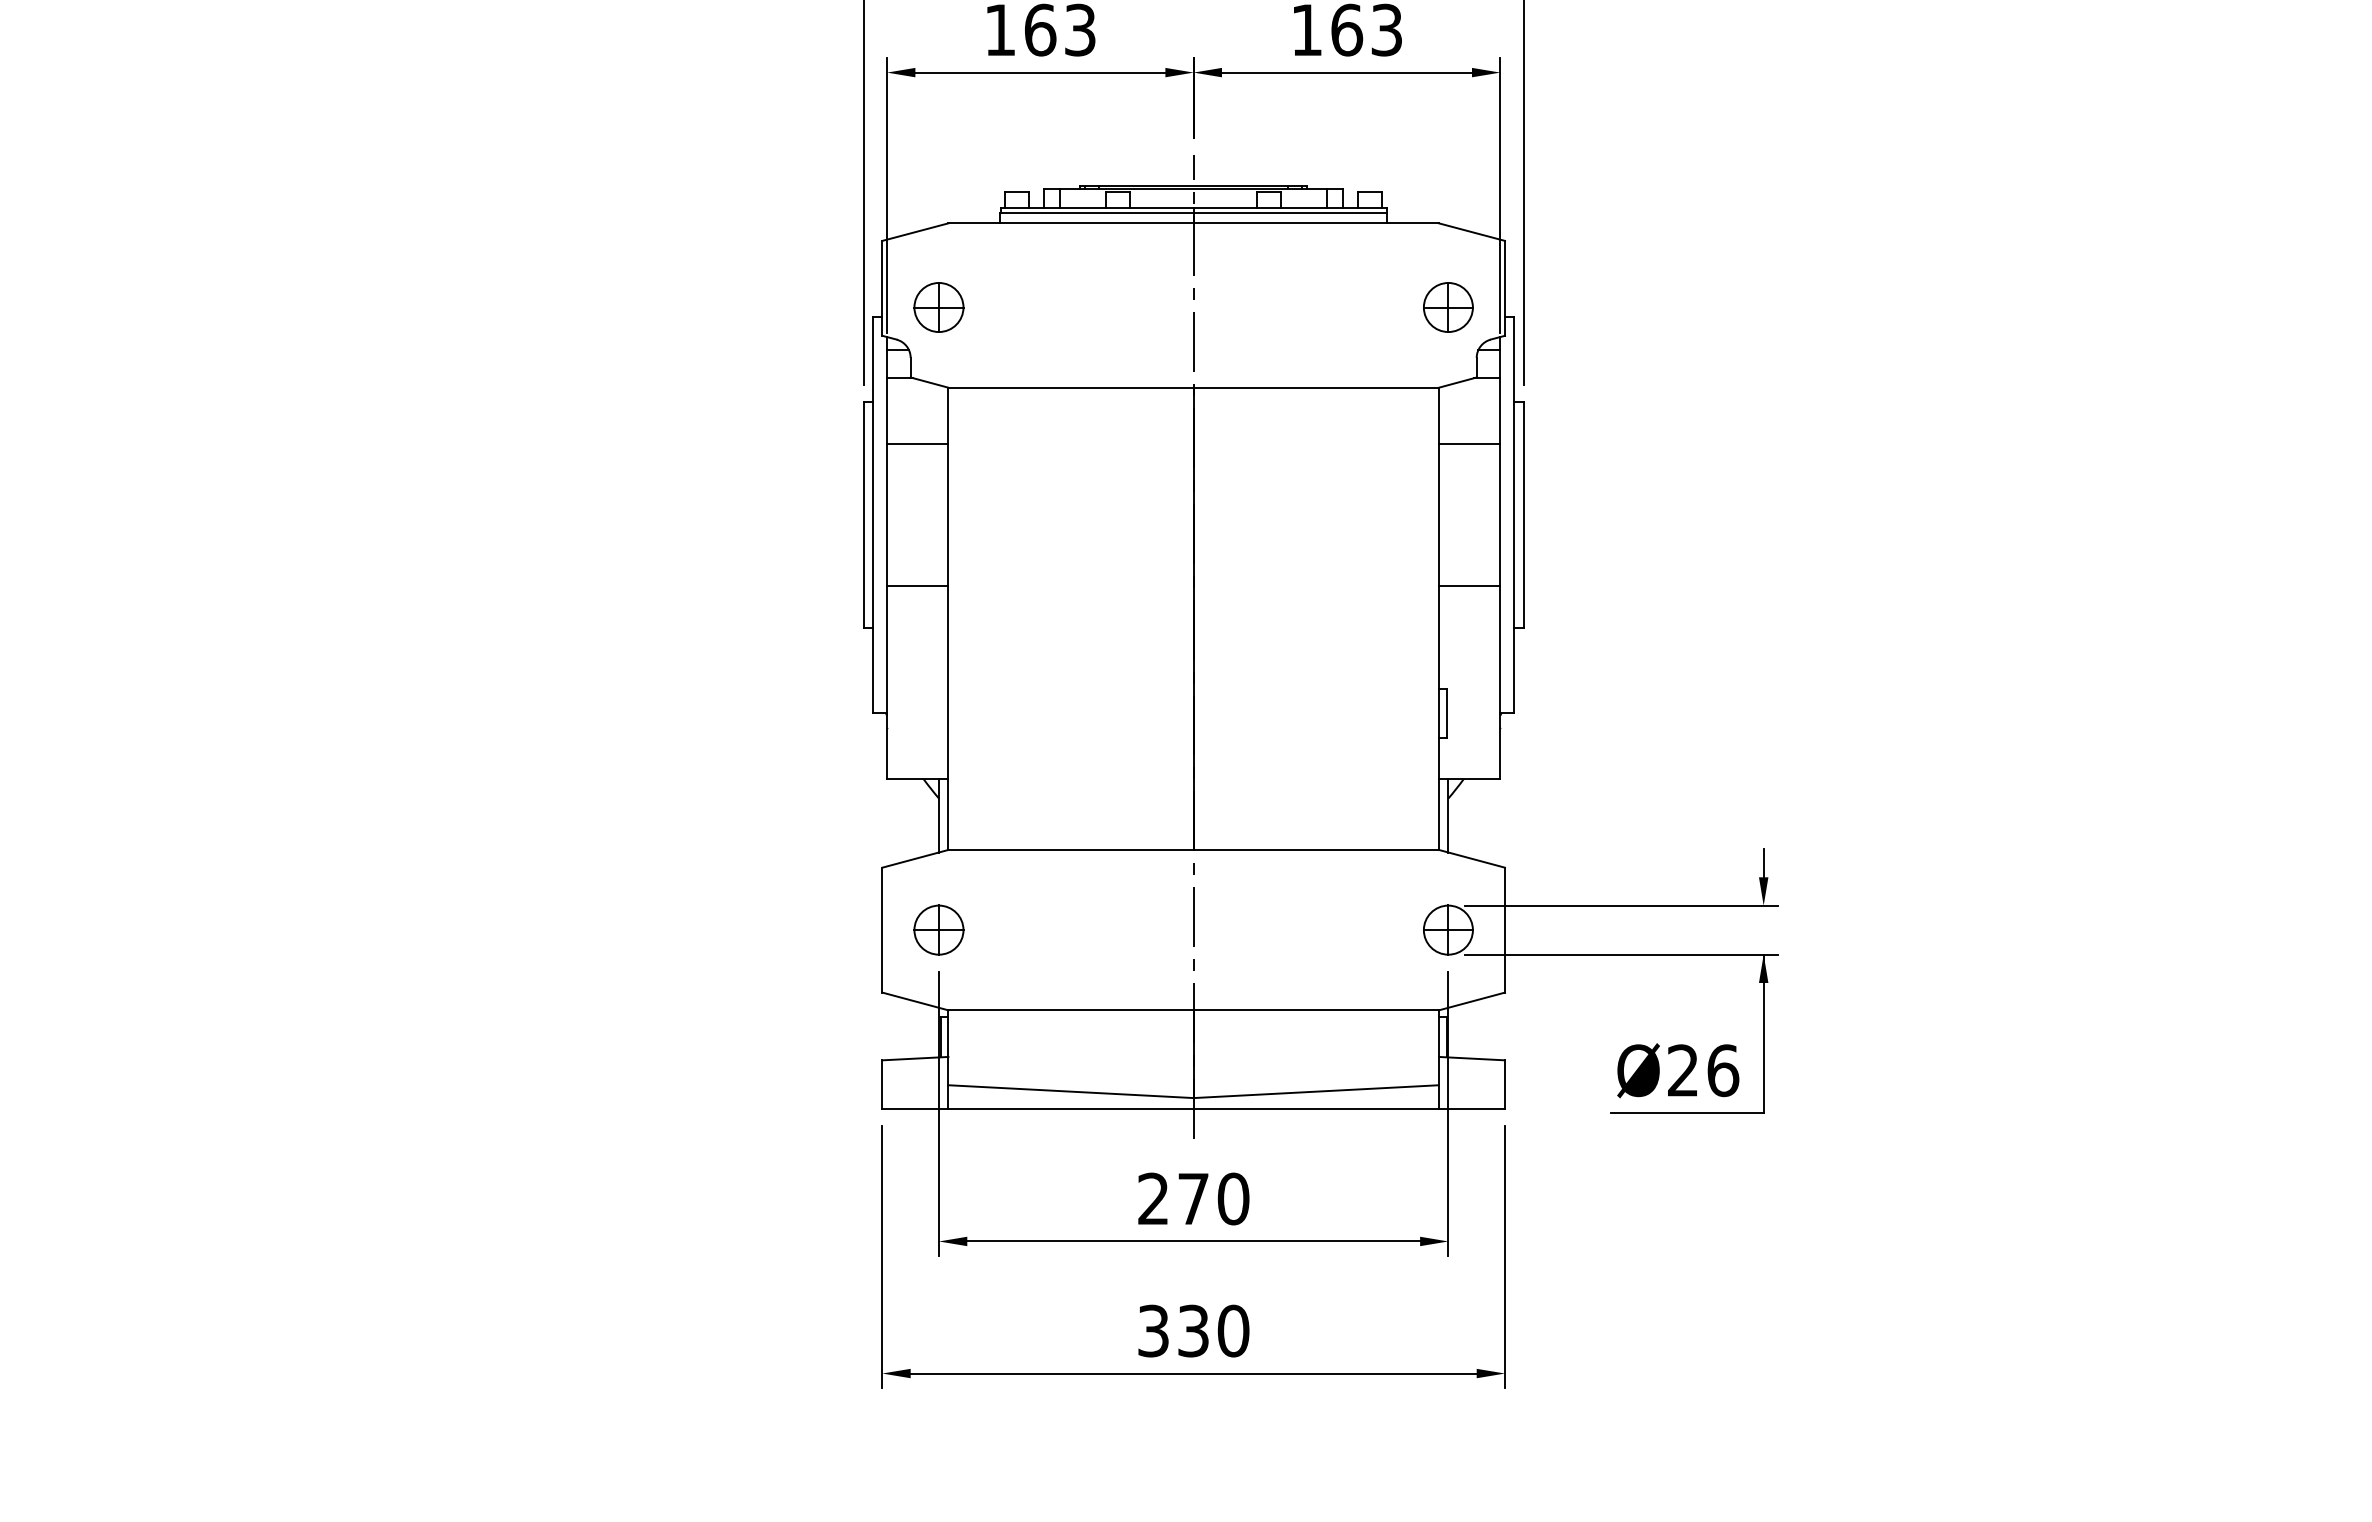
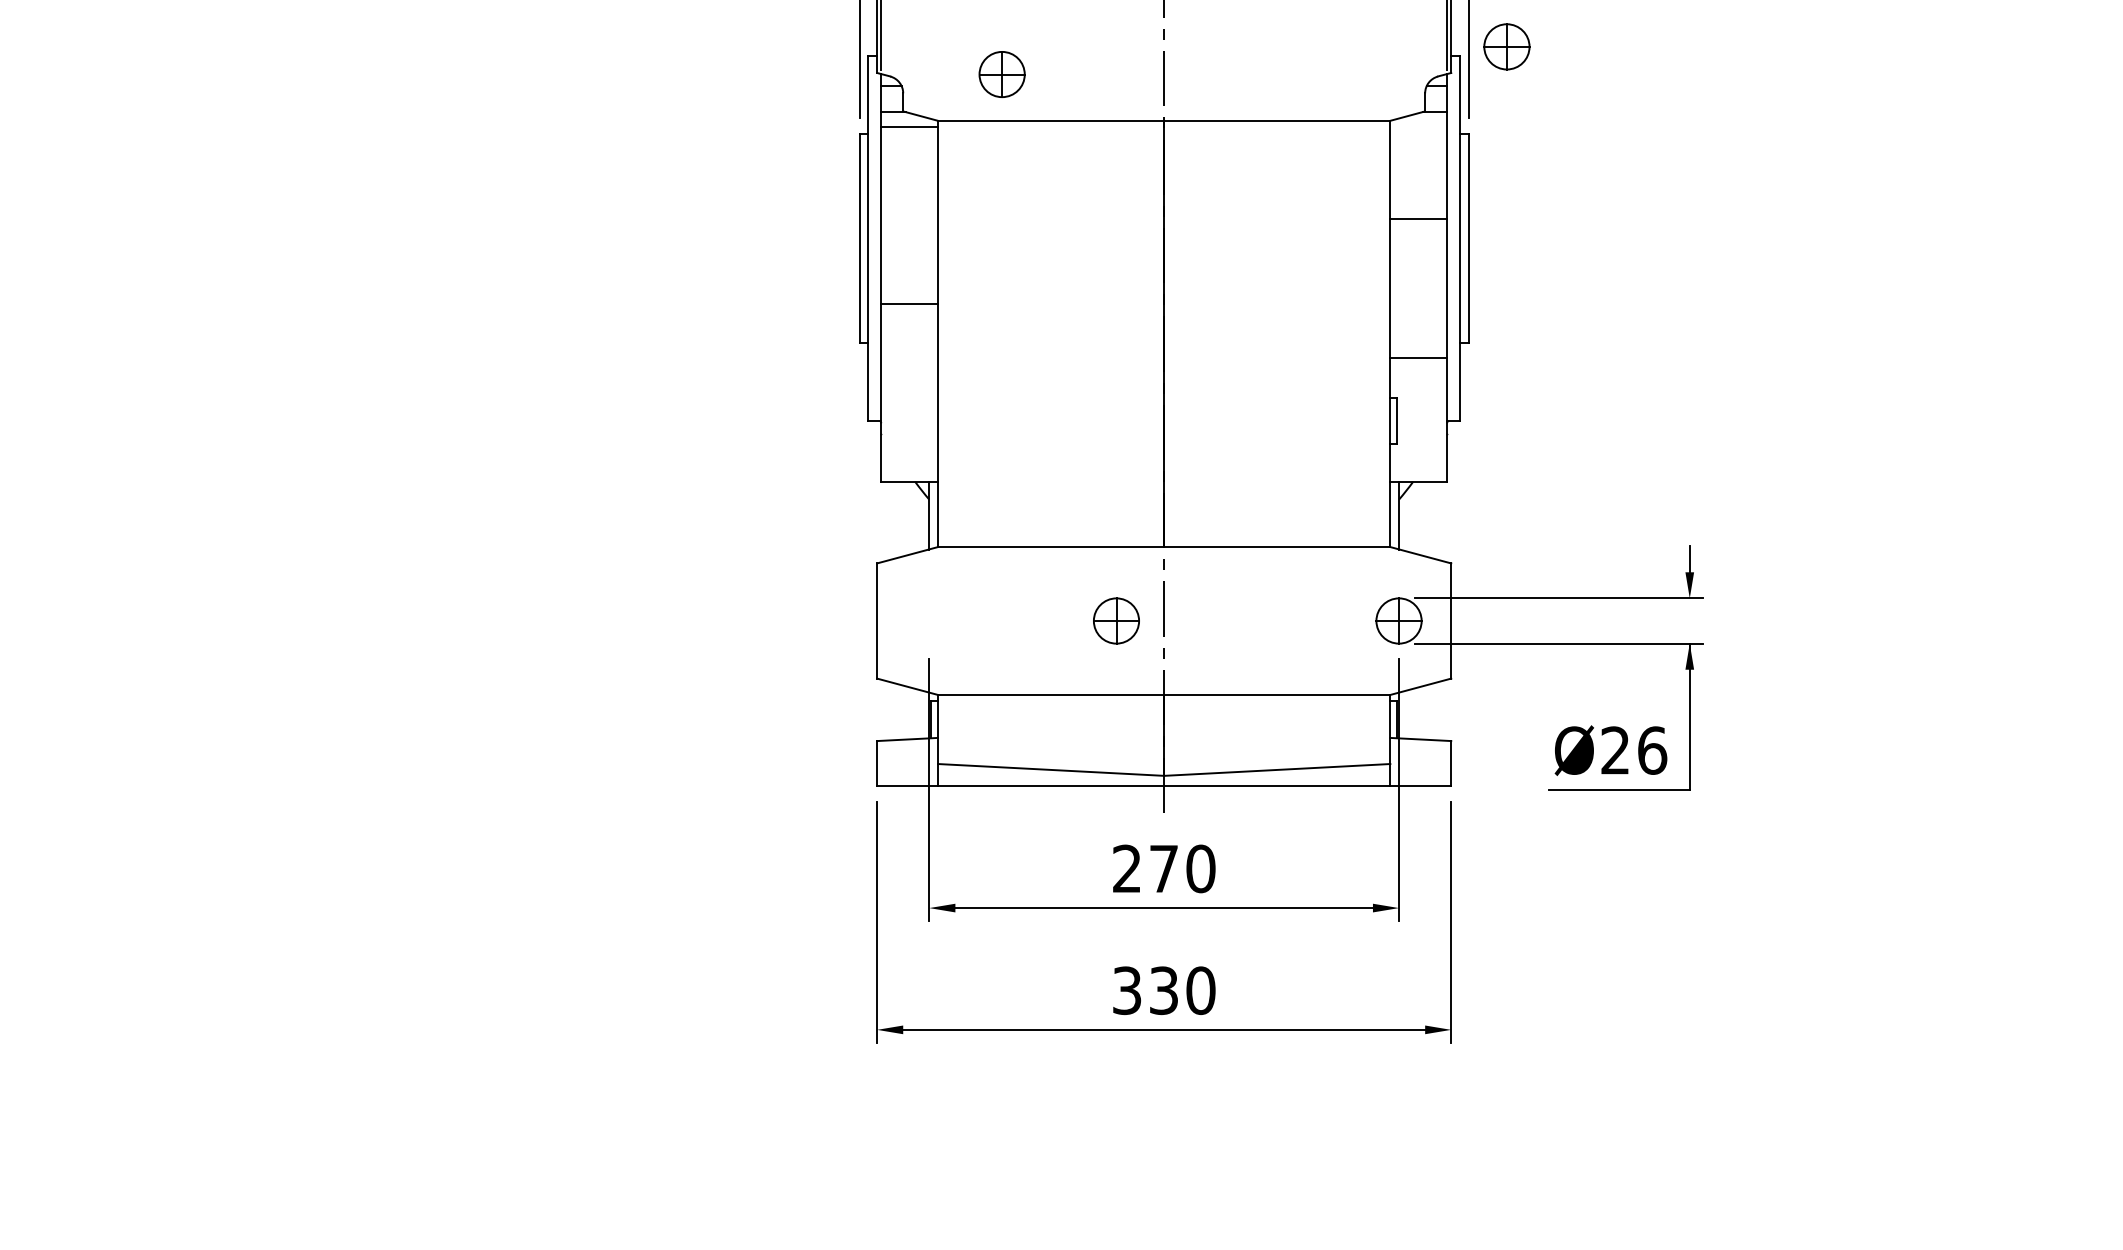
part: (938, 307) -> (1001, 74), moved
part: (1448, 307) -> (1507, 46), moved
line: (917, 443) -> (909, 126), moved
line: (1469, 443) -> (1418, 218), moved
line: (1469, 586) -> (1418, 358), moved
part: (938, 929) -> (1116, 620), moved

